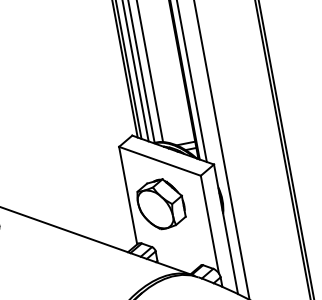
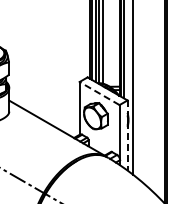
line: (159, 161) -> (99, 93), solid -> dashed
line: (226, 231) -> (127, 136), solid -> dashed

